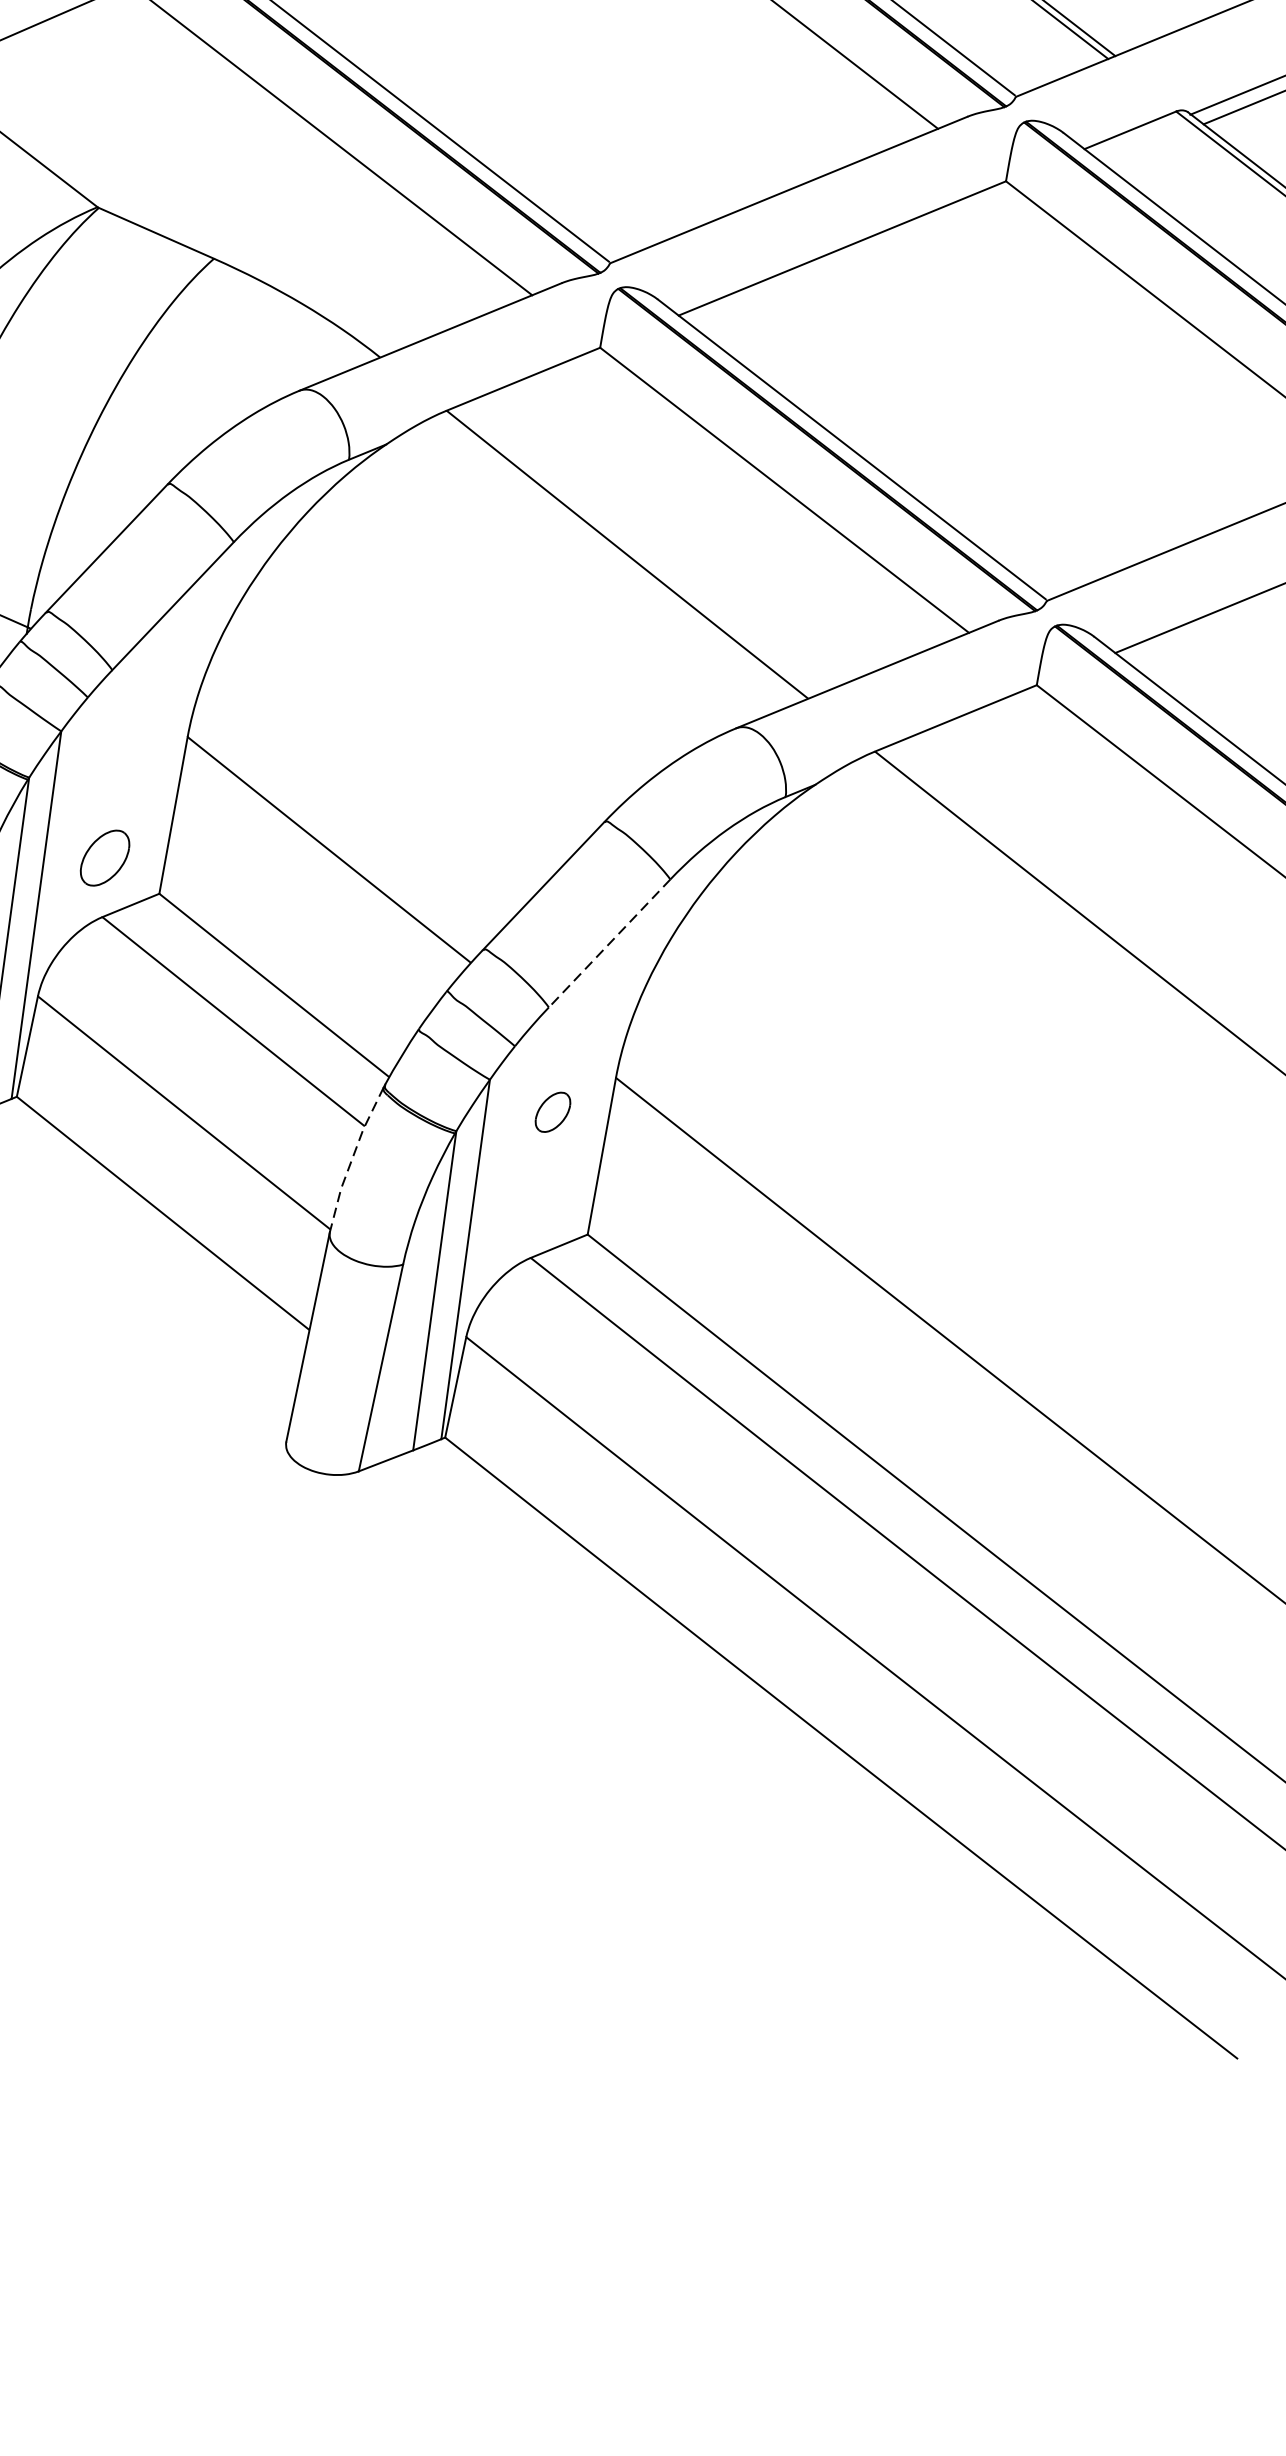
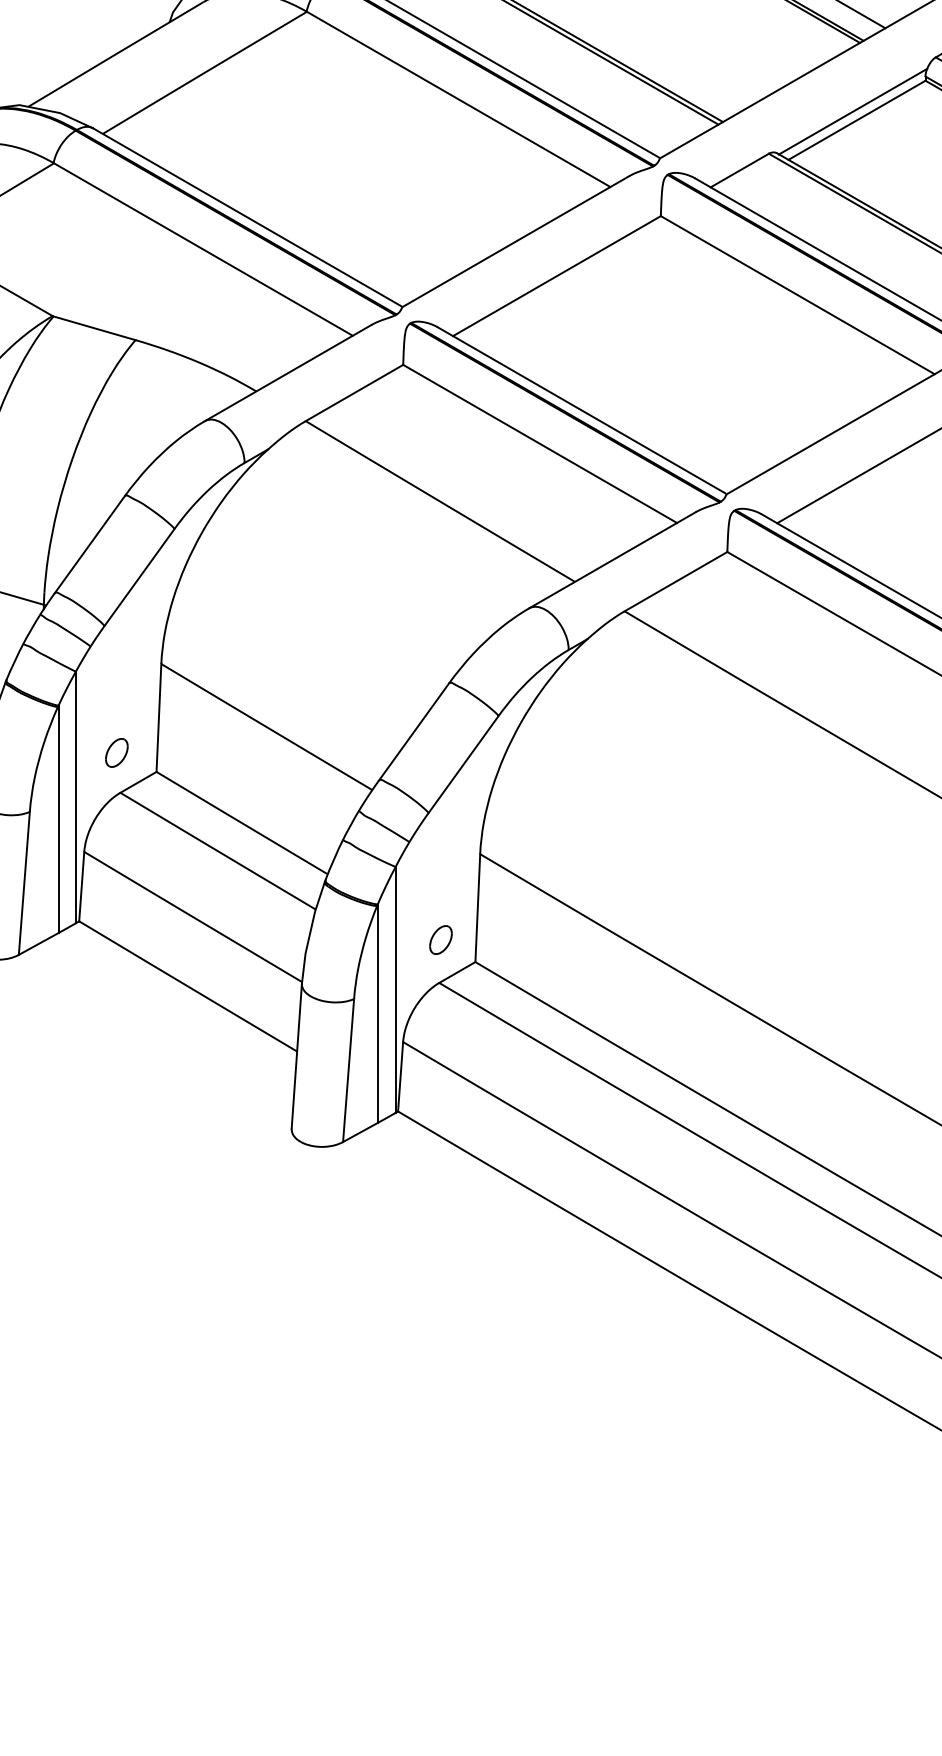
part: (104, 857) -> (116, 752), size x0.71
line: (609, 943) -> (463, 764), dashed -> solid
part: (552, 1111) -> (440, 939), moved
line: (352, 1158) -> (310, 932), dashed -> solid

